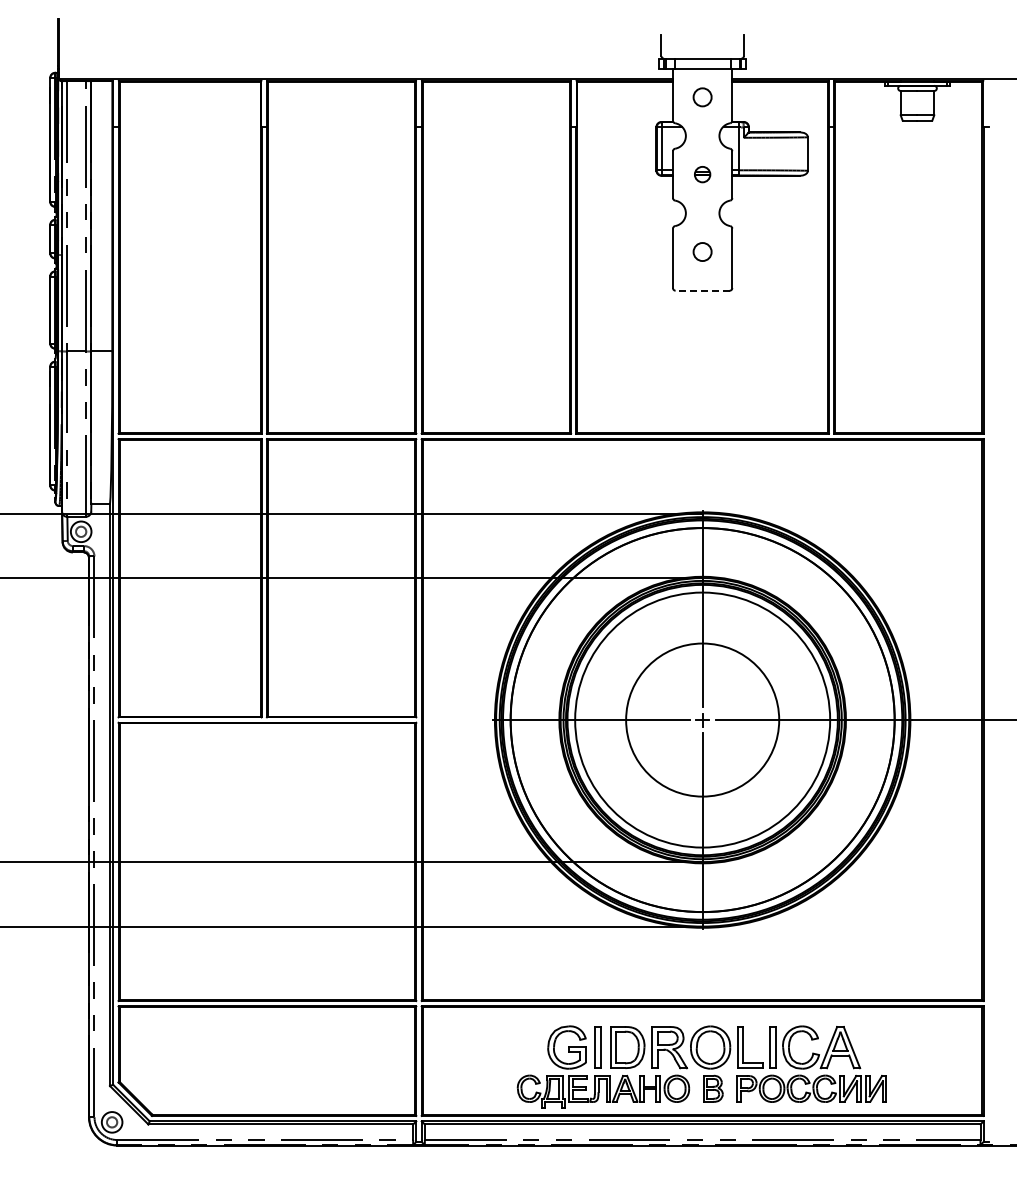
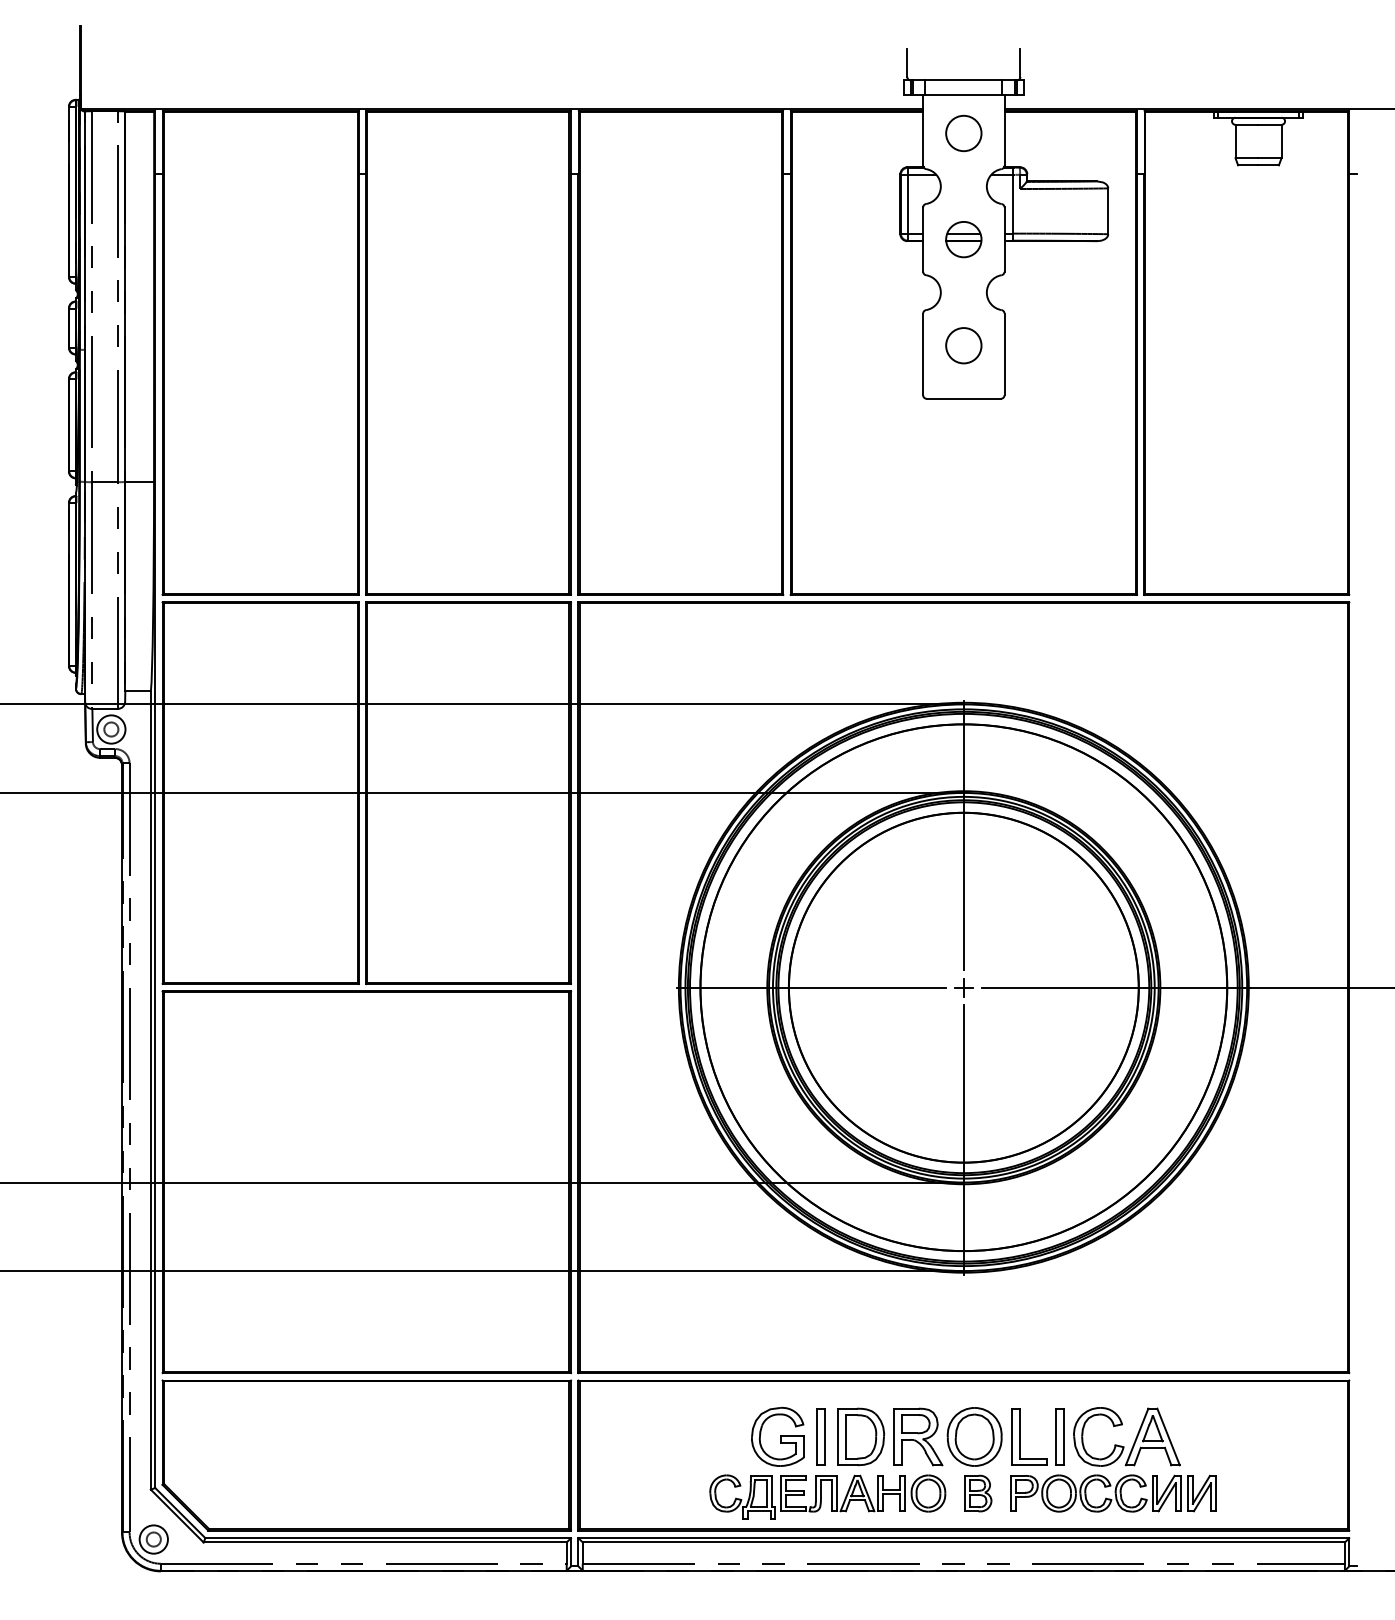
circle: (702, 97) -> (963, 133), size x1.43
part: (702, 174) -> (963, 239), size x1.67
circle: (702, 251) -> (963, 344), size x1.43
line: (702, 290) -> (963, 398), dashed -> solid
circle: (702, 719) -> (963, 986), size x1.67

